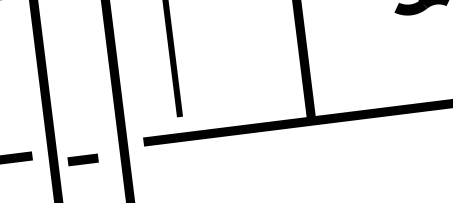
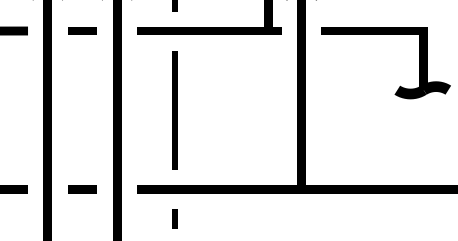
line: (83, 160) -> (82, 189), moved
line: (185, 166) -> (174, 218), added

